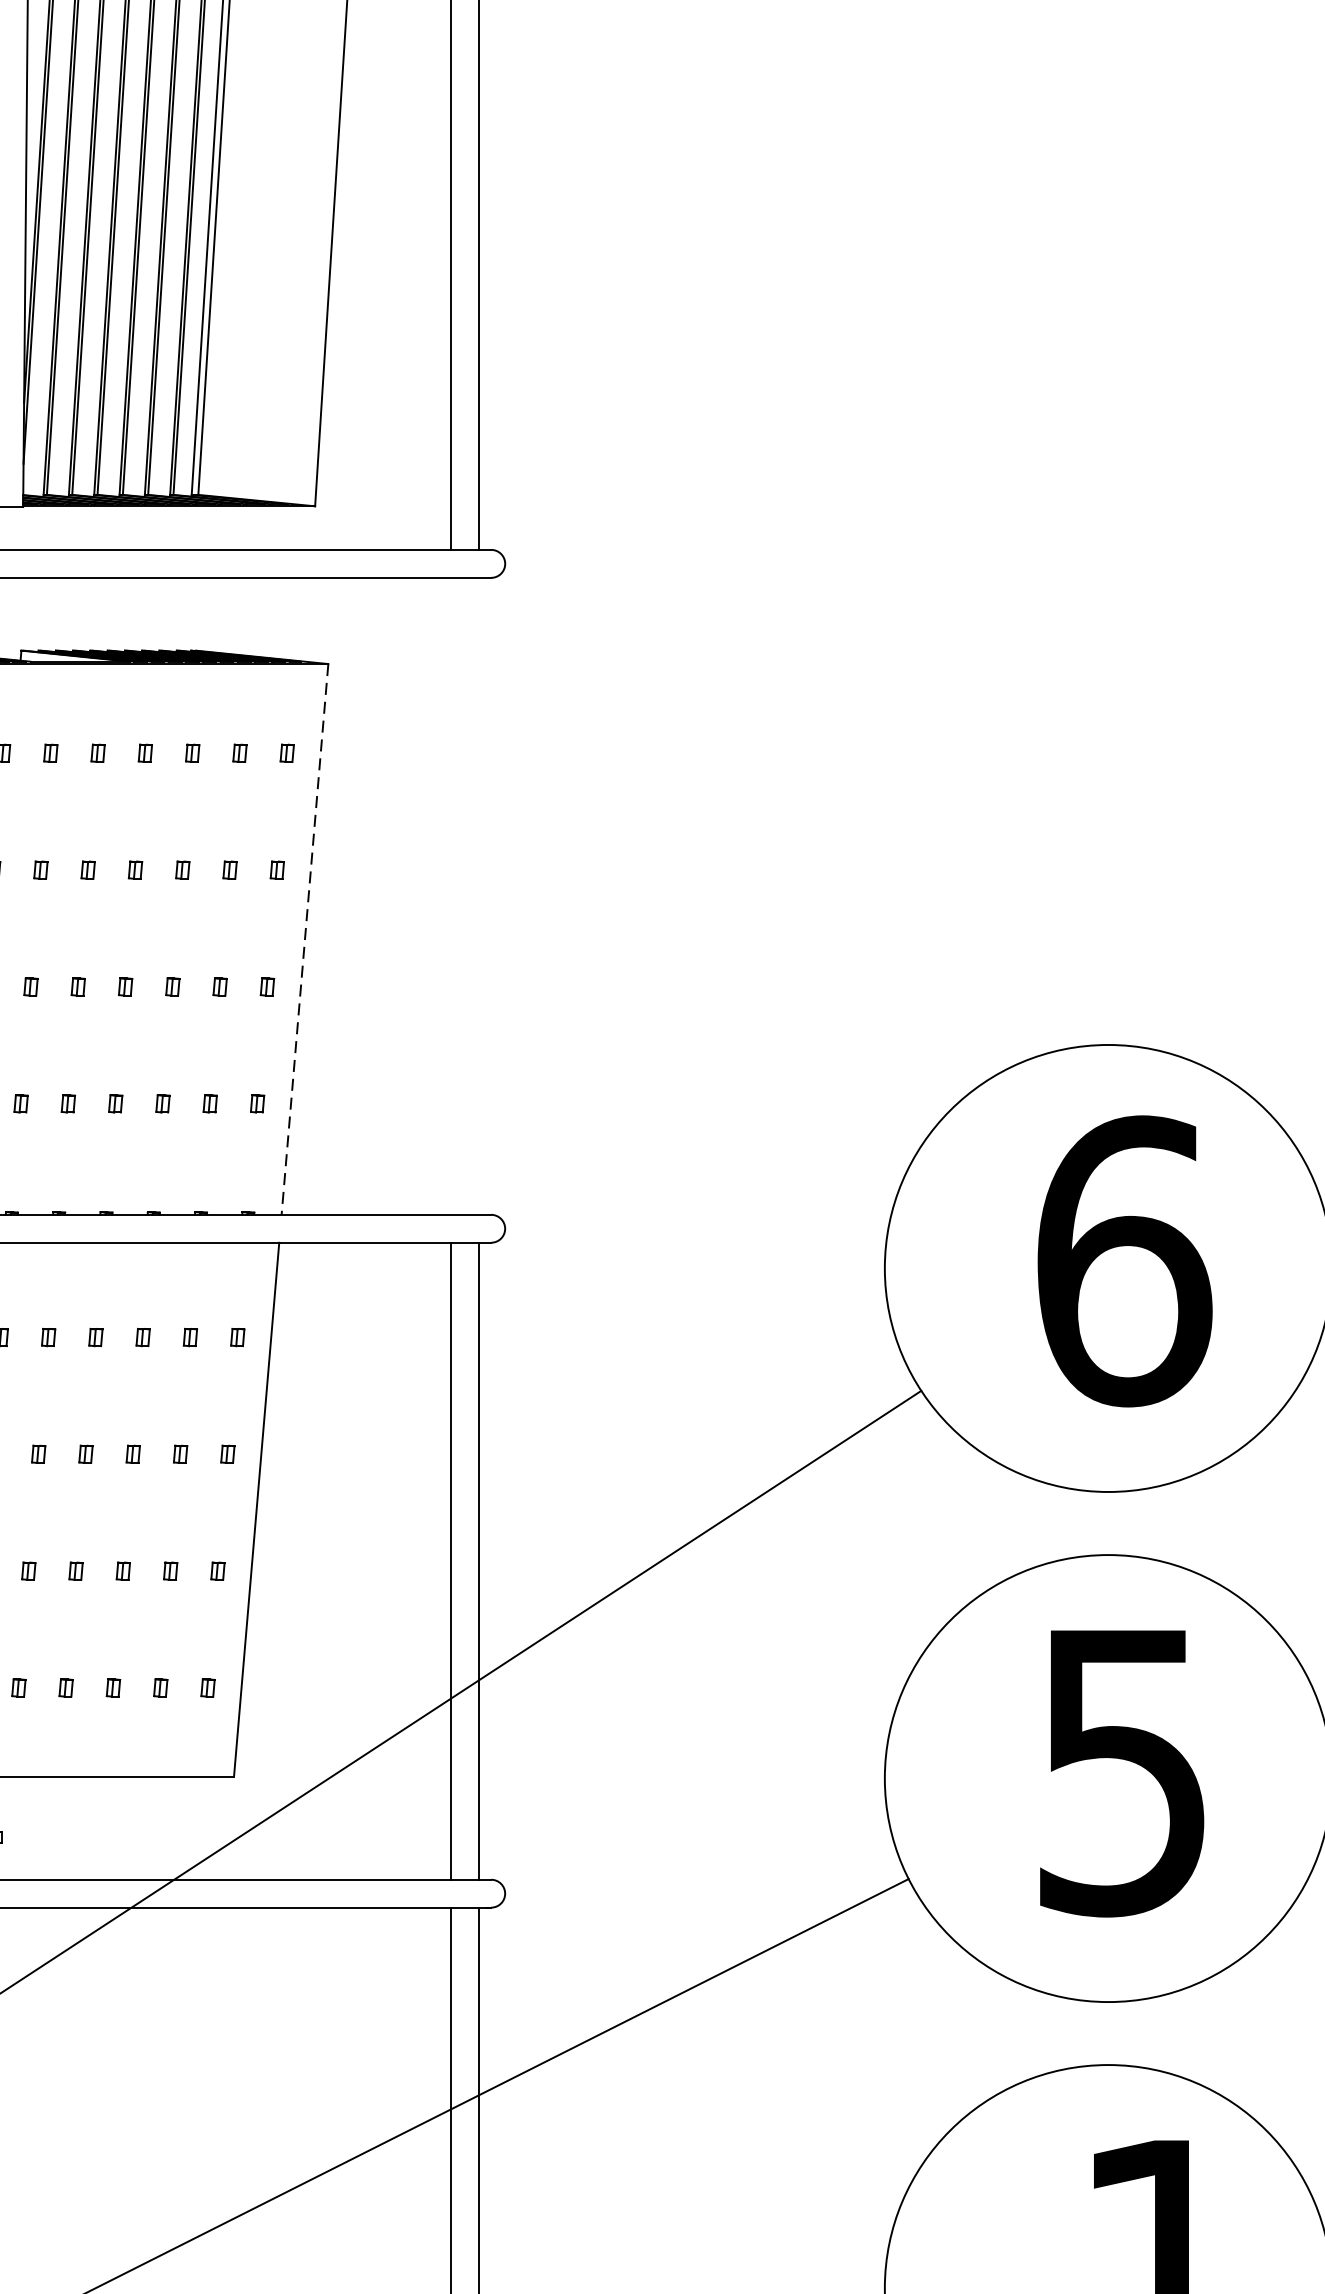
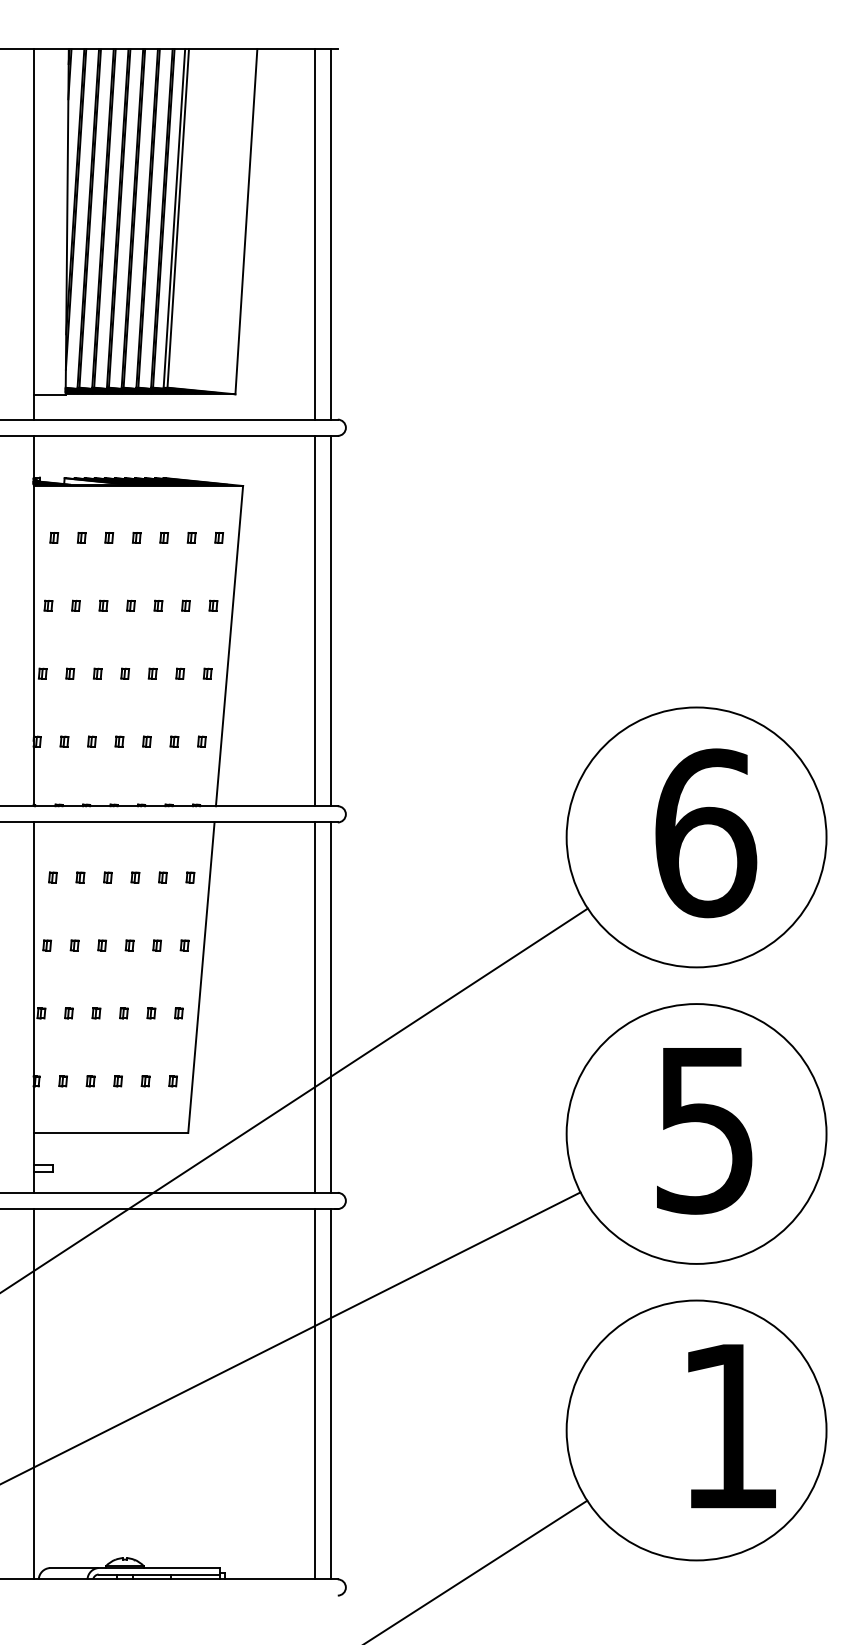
line: (451, 895) -> (314, 620), added
line: (478, 895) -> (330, 620), added
line: (304, 940) -> (229, 646), dashed -> solid

